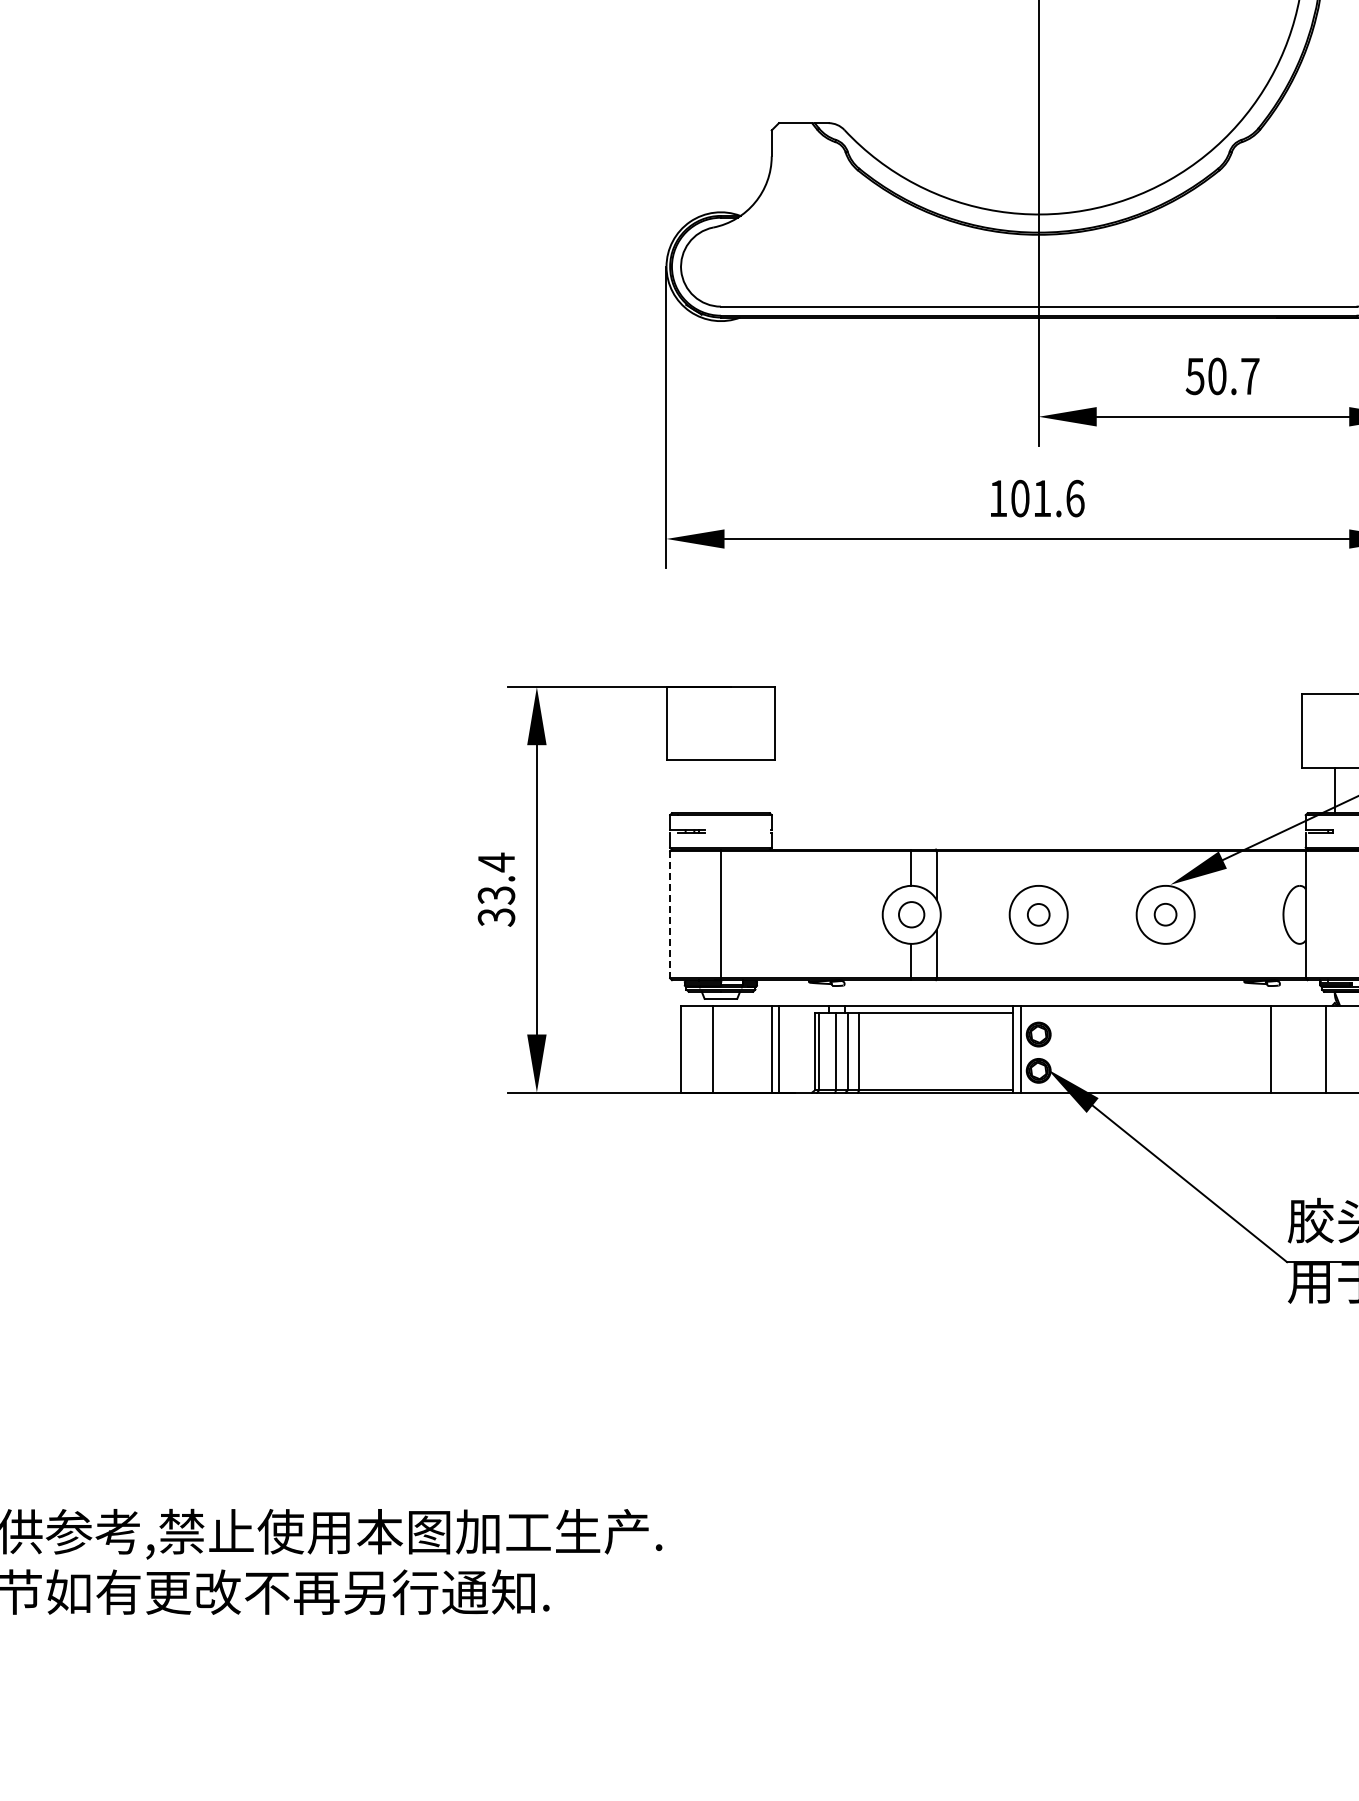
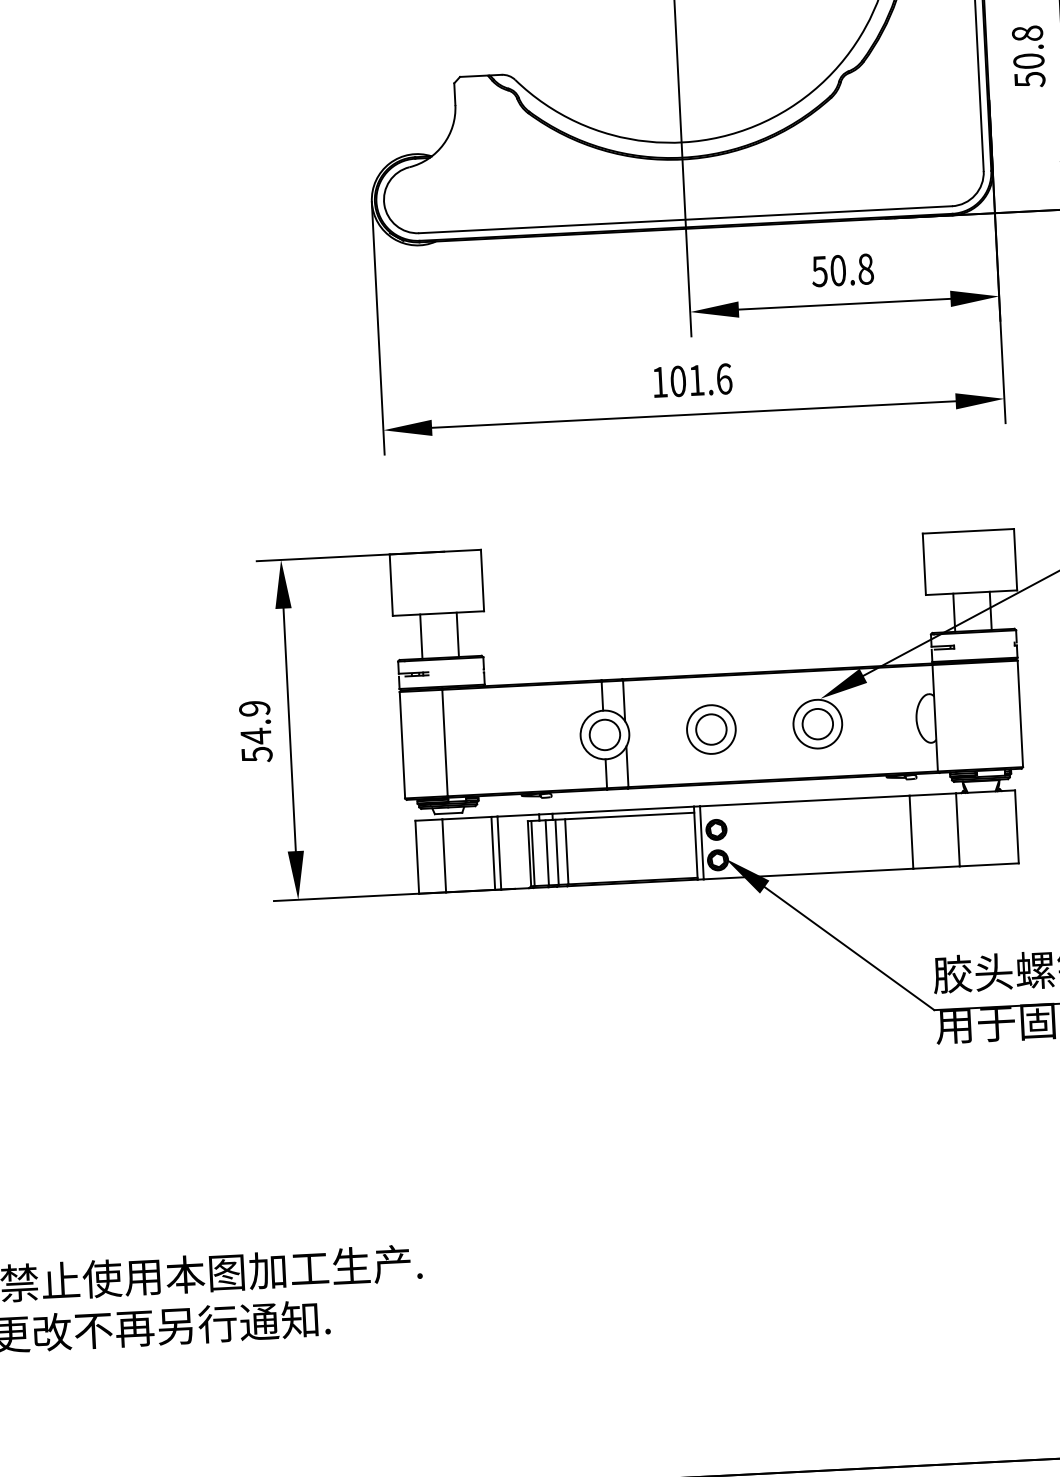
text: (1250, 376) -> (866, 269), 50.7 -> 50.8
line: (699, 786) -> (421, 636), added
line: (742, 786) -> (457, 634), added
text: (496, 889) -> (255, 731), 33.4 -> 54.9
circle: (911, 914) -> (604, 734), size x1.43
circle: (1038, 914) -> (711, 729), size x1.67
circle: (1165, 914) -> (817, 723), size x1.67
line: (670, 915) -> (402, 745), dashed -> solid

